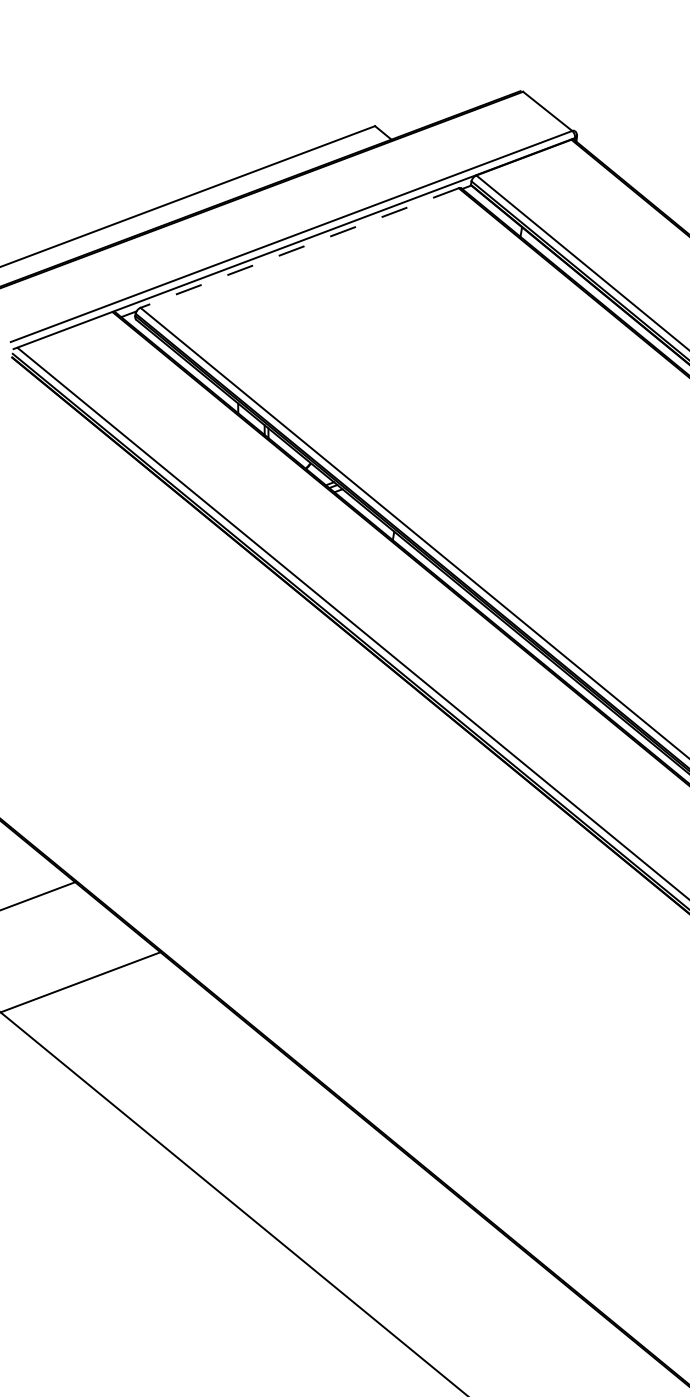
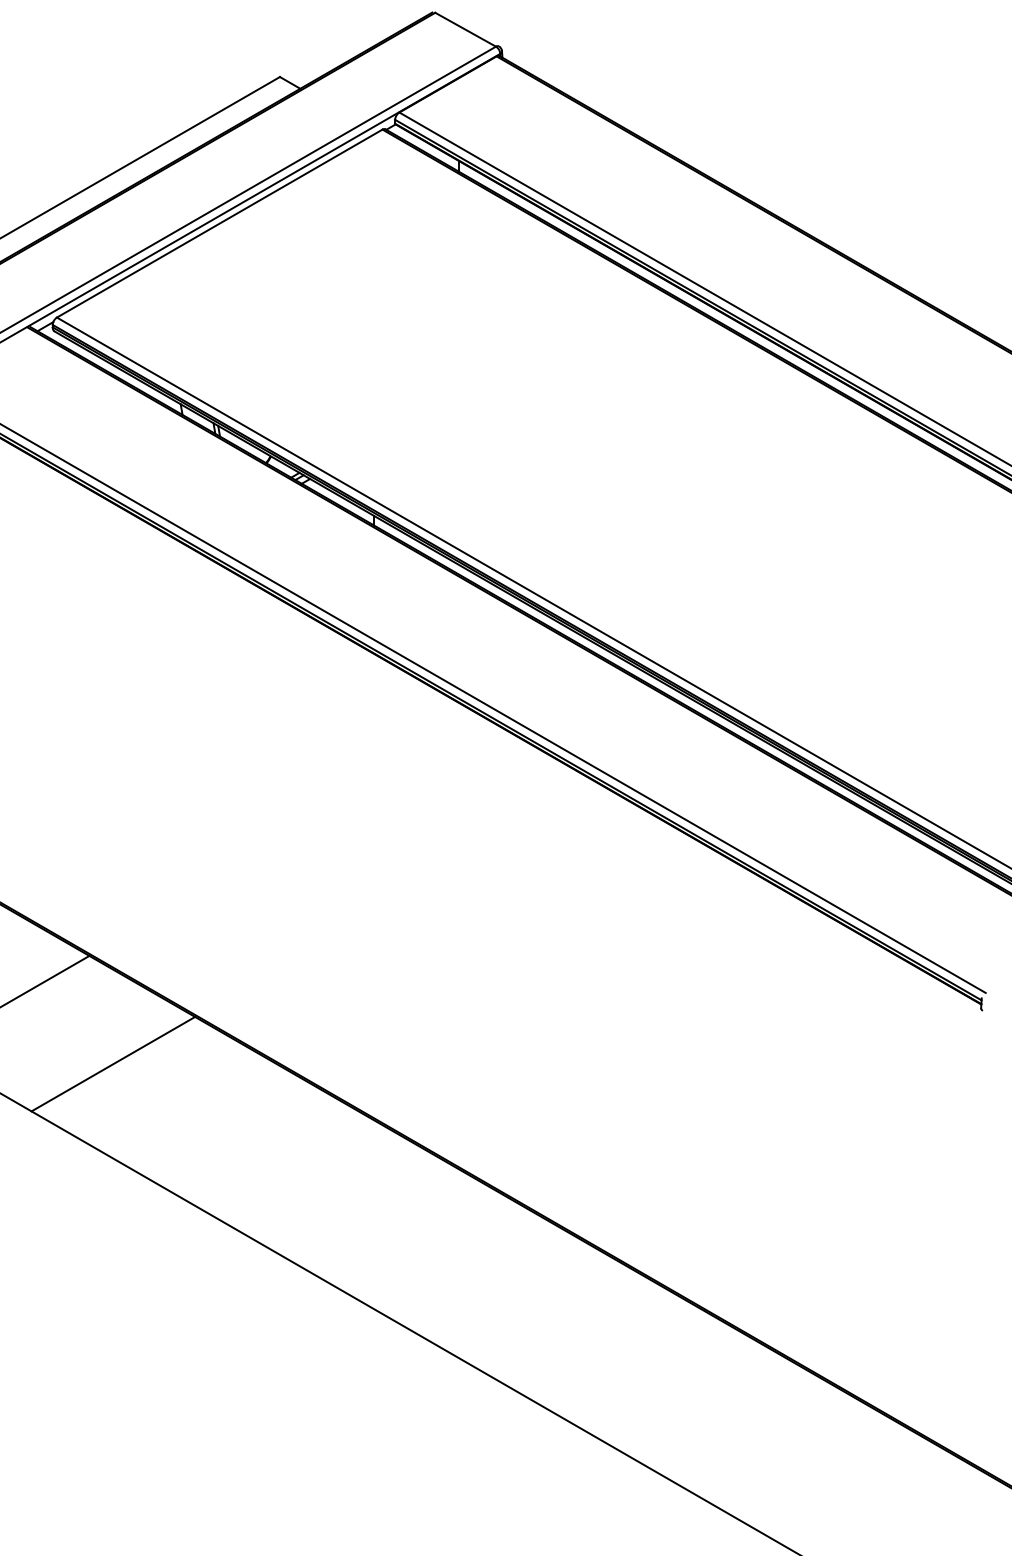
line: (299, 247) -> (219, 223), dashed -> solid

